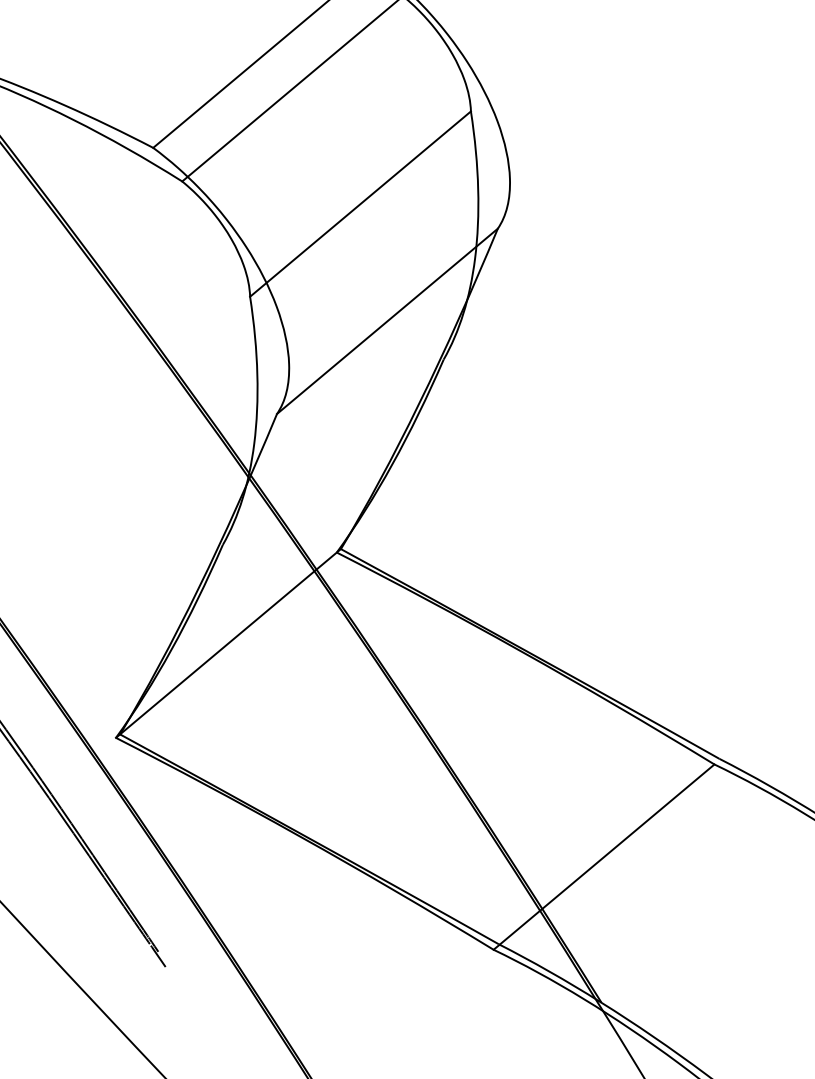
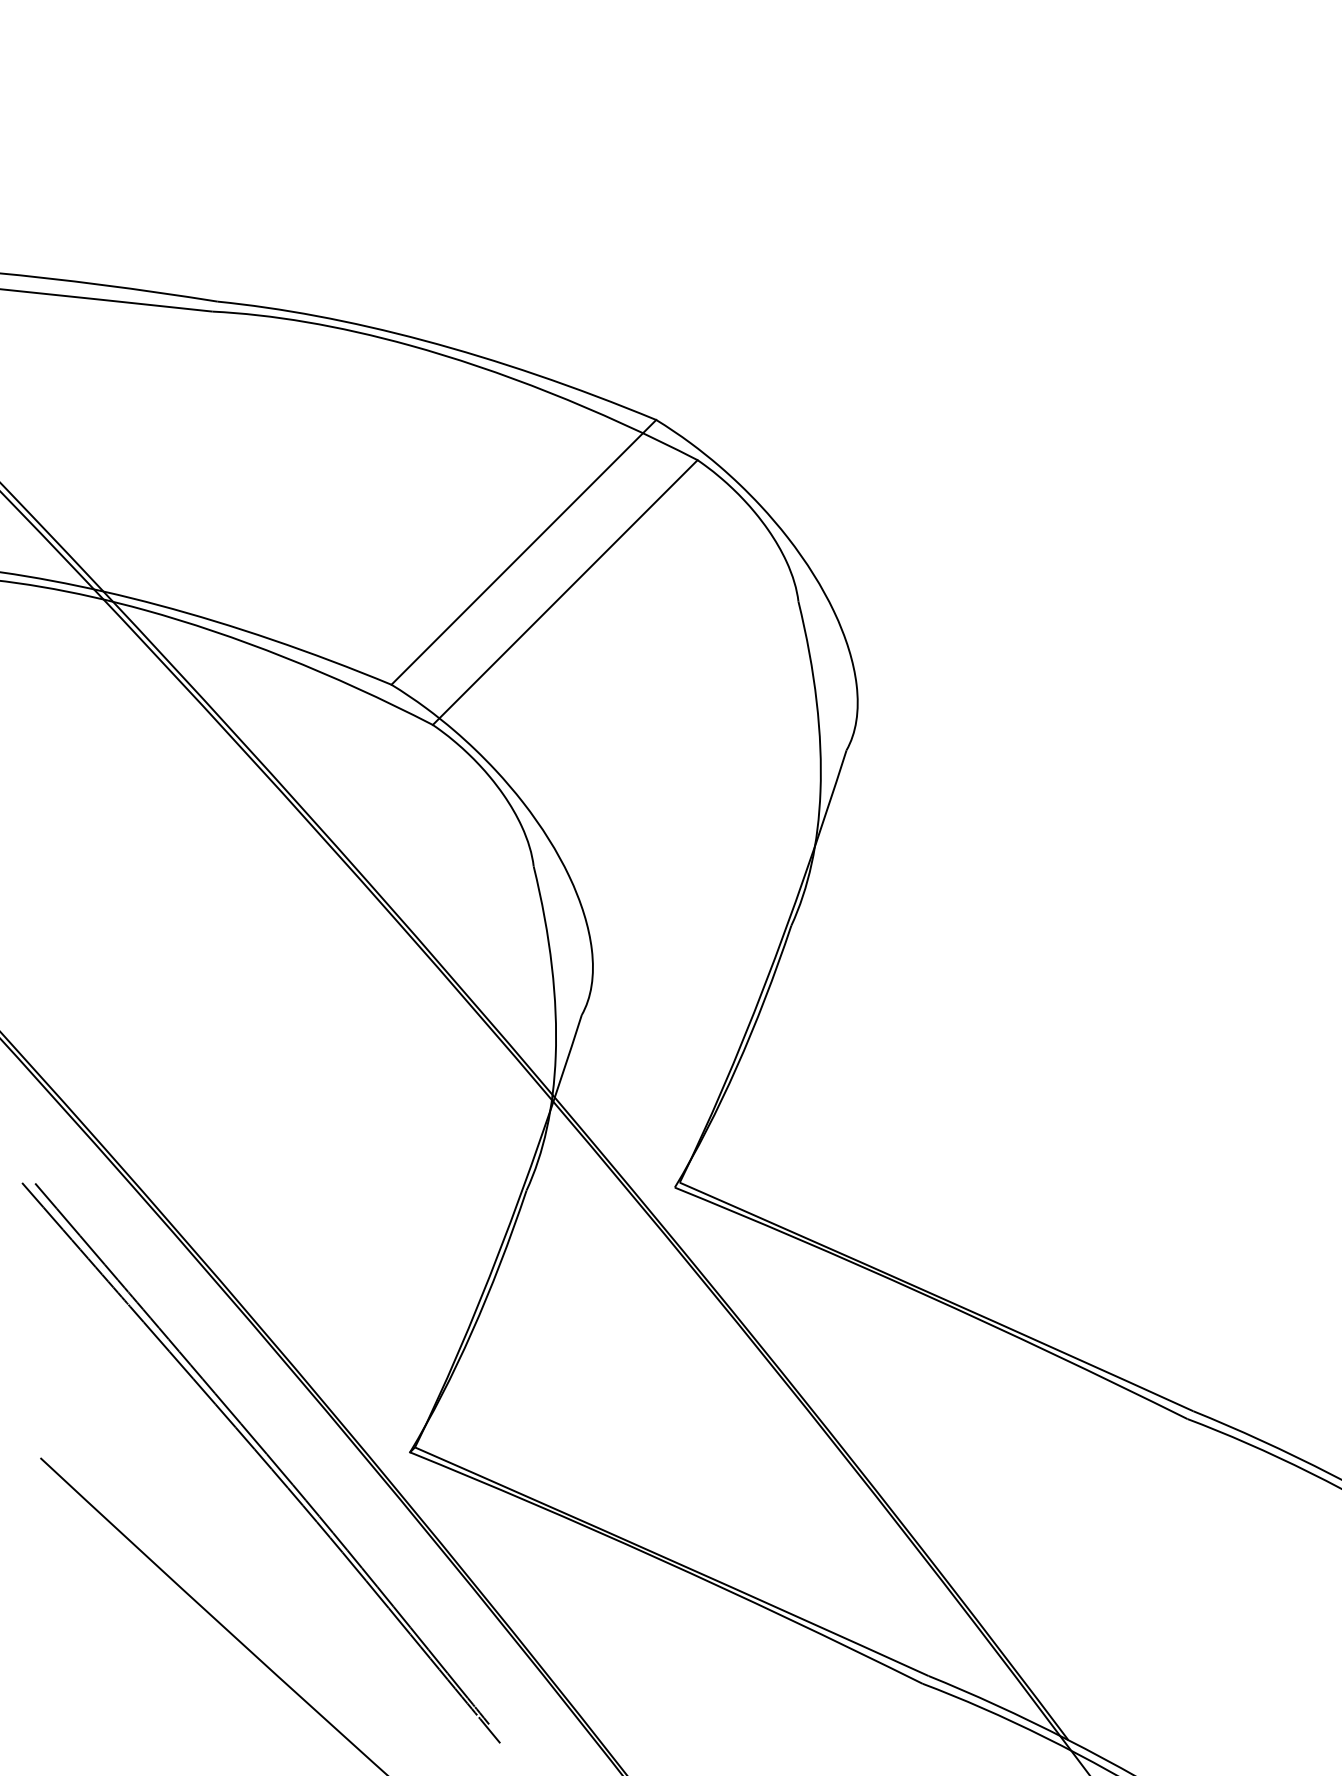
line: (360, 203) -> (665, 733), removed
line: (386, 321) -> (713, 882), removed
line: (230, 641) -> (547, 1314), removed
line: (603, 857) -> (1054, 1551), removed

